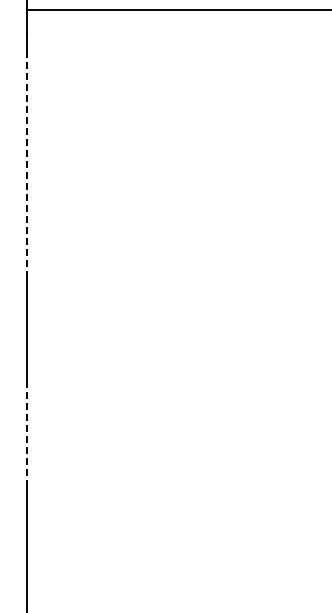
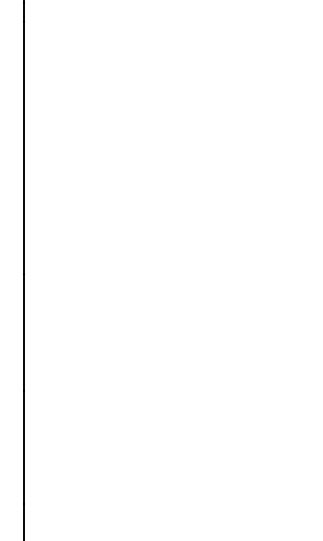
line: (27, 164) -> (23, 148), dashed -> solid
line: (27, 431) -> (23, 447), dashed -> solid

